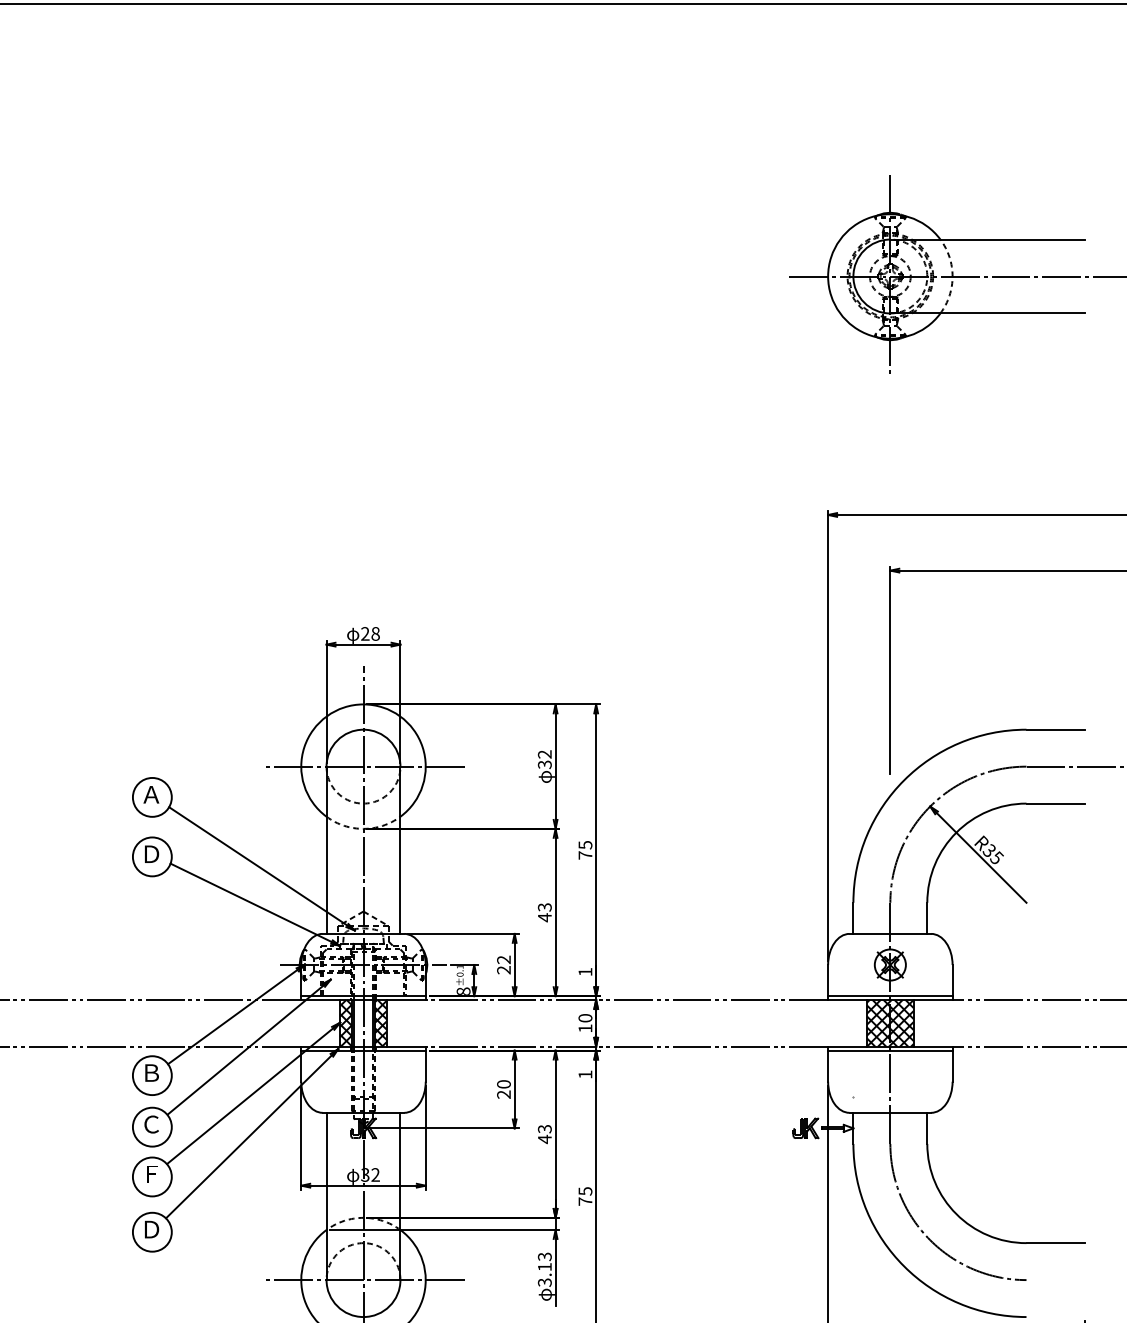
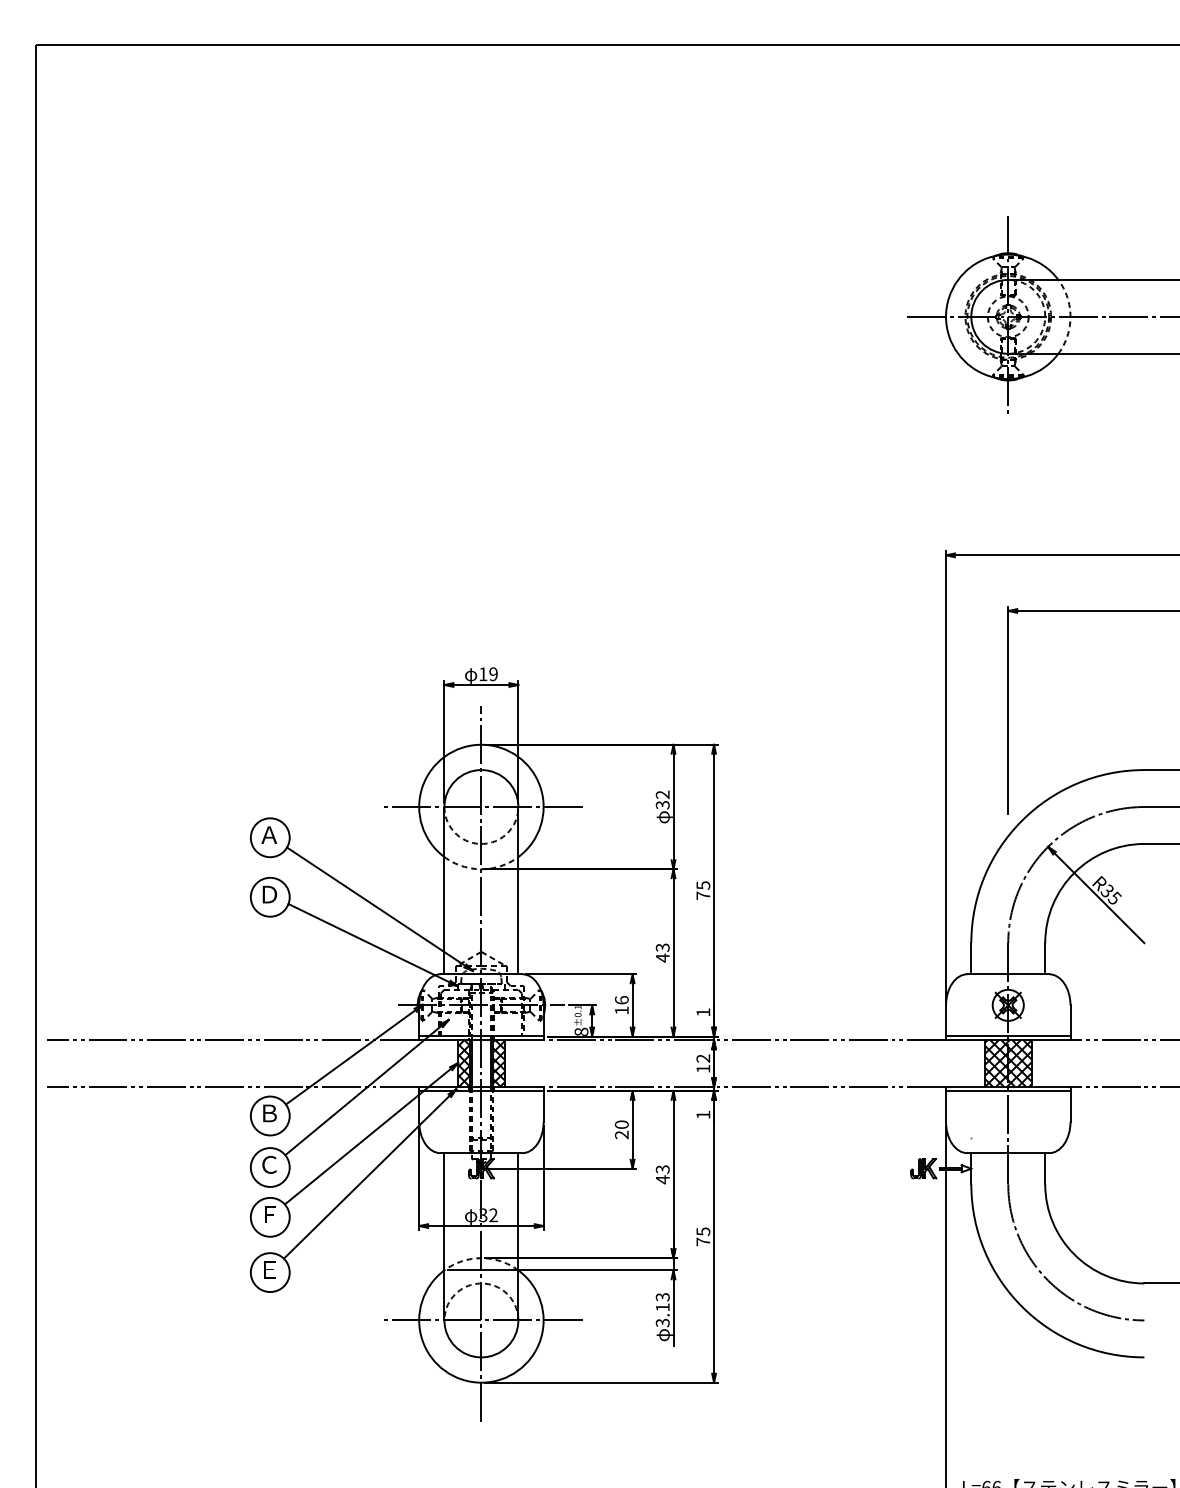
text: (370, 634) -> (488, 674), 28 -> 19
text: (503, 964) -> (621, 1004), 22 -> 16
text: (585, 1018) -> (703, 1058), 10 -> 12
text: (151, 1229) -> (269, 1269), Ｄ -> Ｅ

